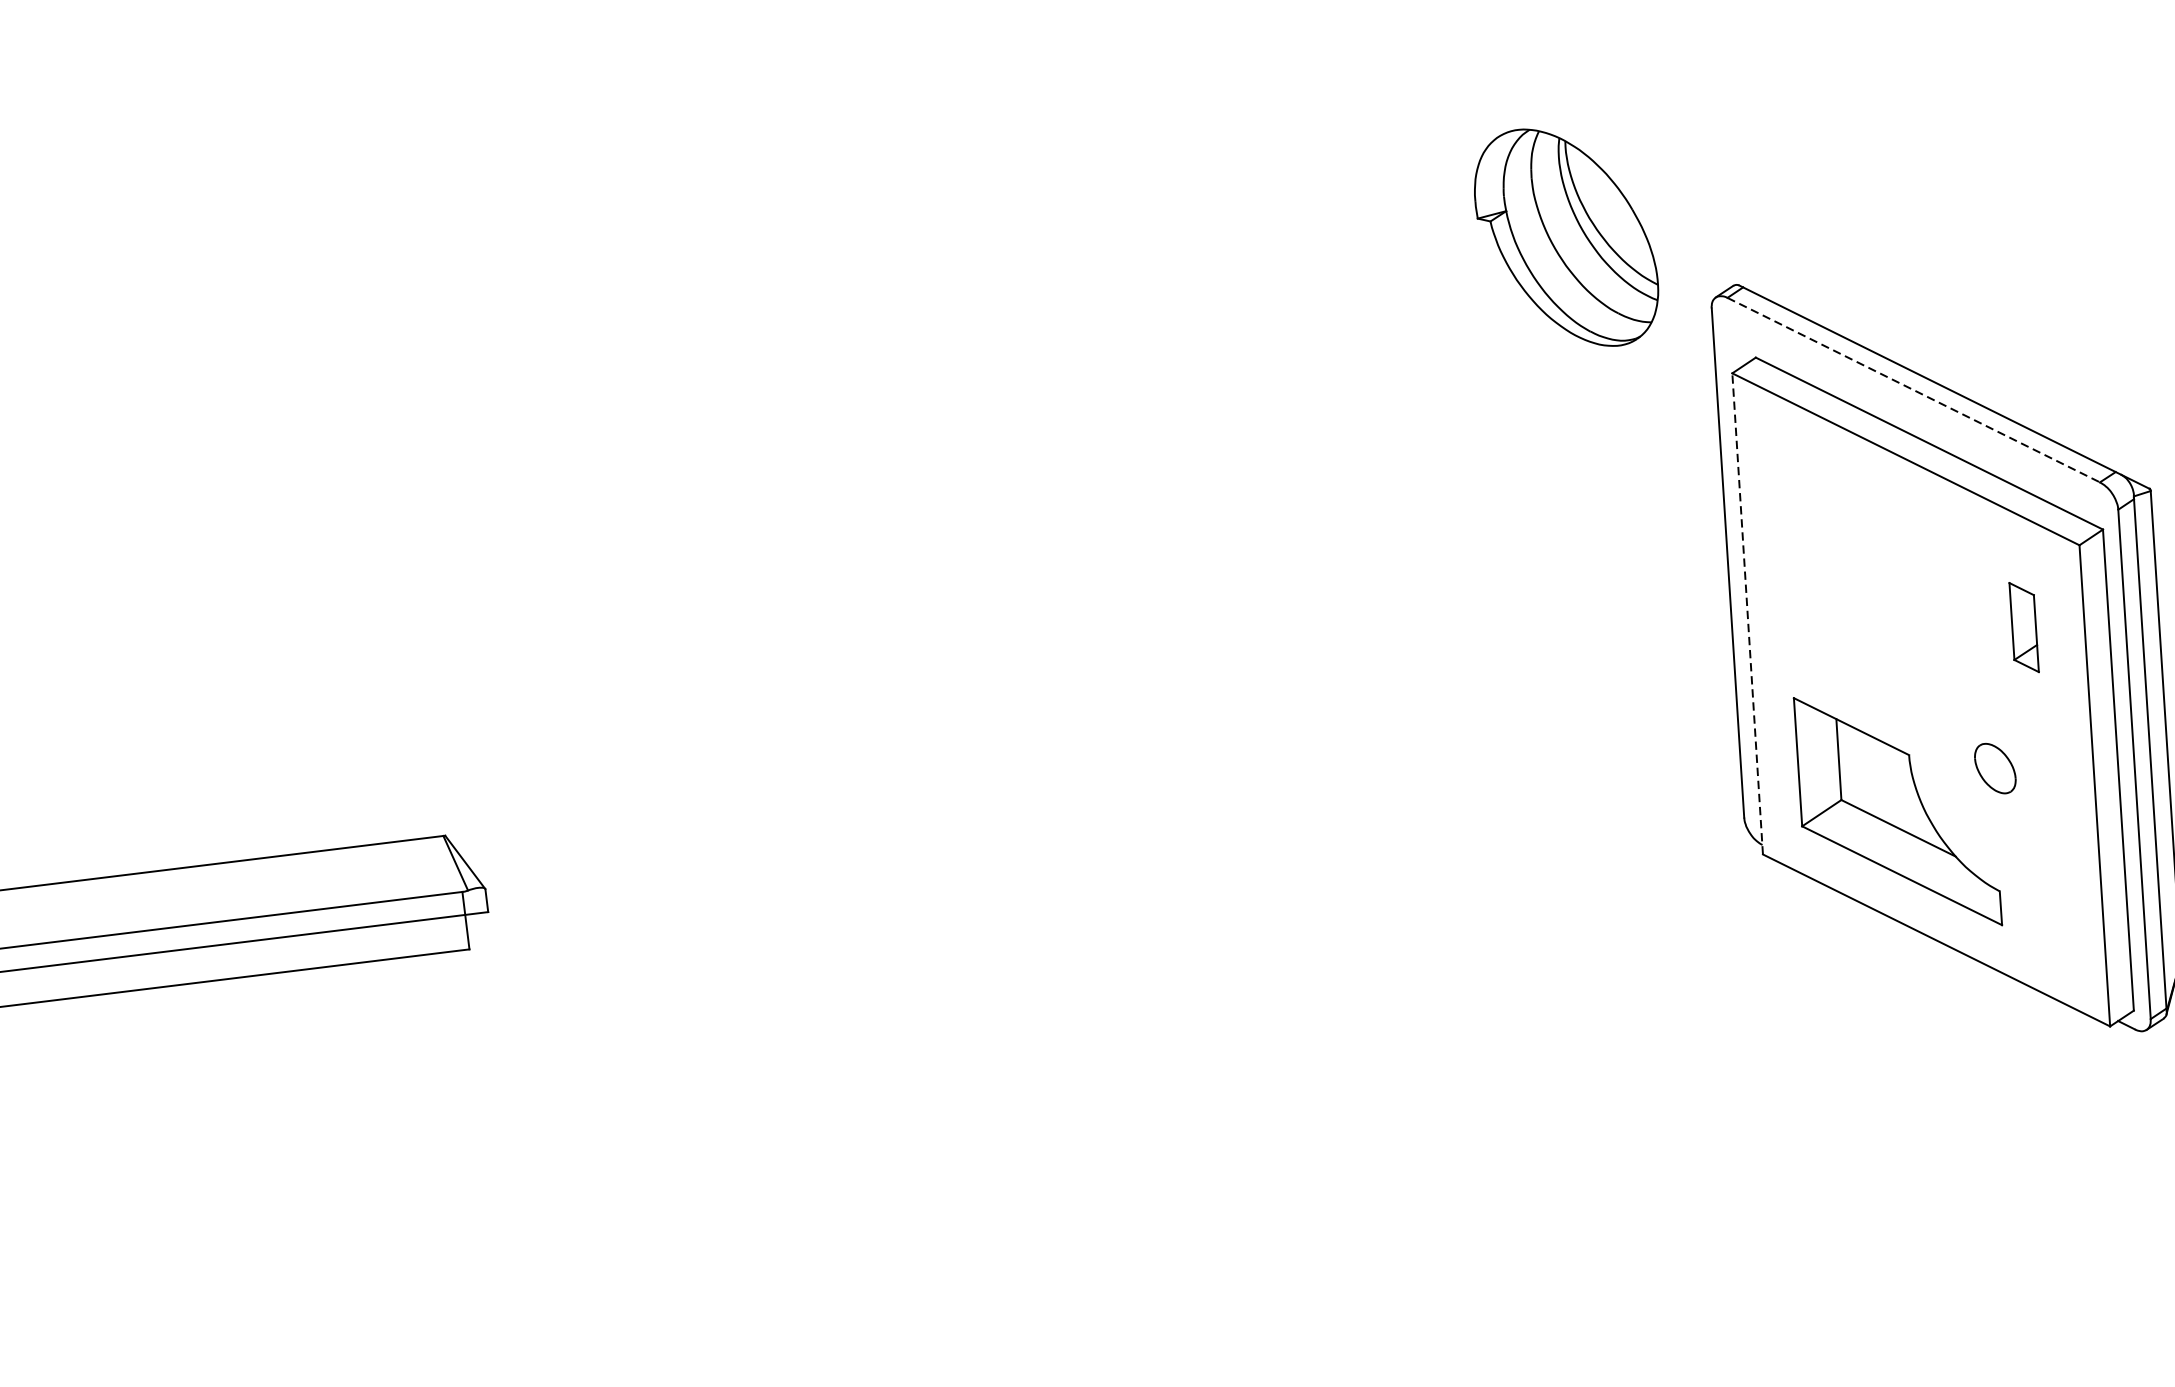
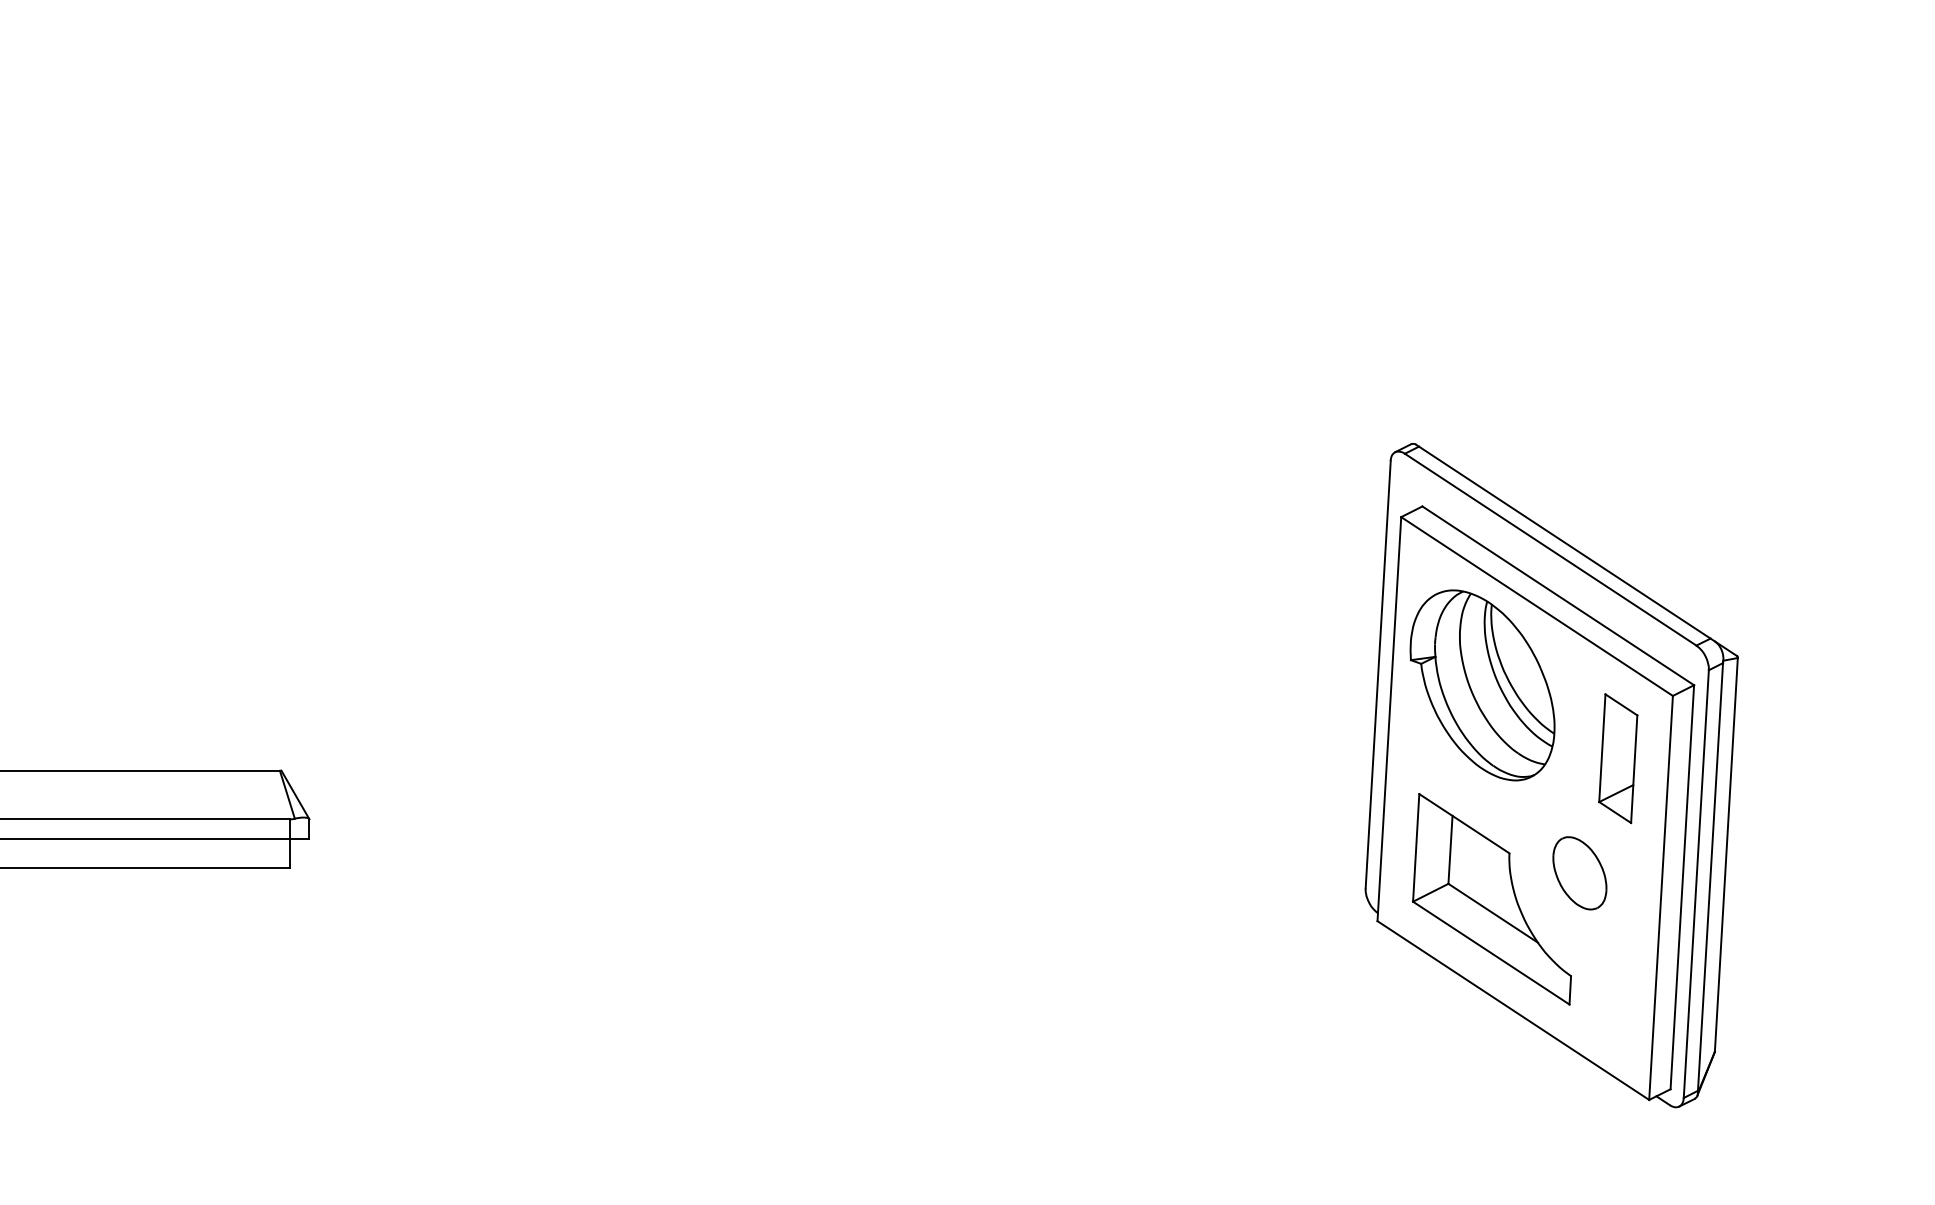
part: (1566, 238) -> (1482, 685), moved
line: (1914, 389) -> (1551, 549), dashed -> solid
line: (1747, 613) -> (1389, 718), dashed -> solid
part: (2024, 627) -> (1618, 758), size x1.67
part: (1994, 768) -> (1579, 873), size x1.67

